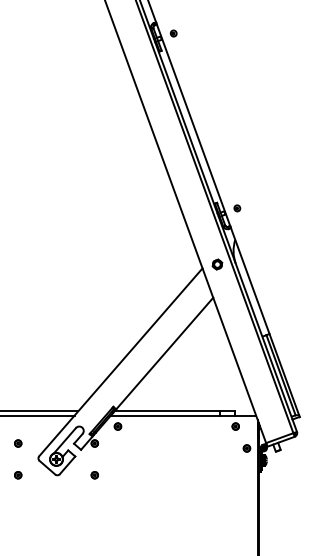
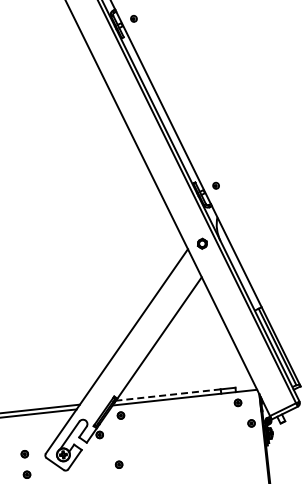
line: (167, 411) -> (168, 395), solid -> dashed
part: (18, 443) -> (25, 454), moved
part: (94, 475) -> (118, 465), moved

